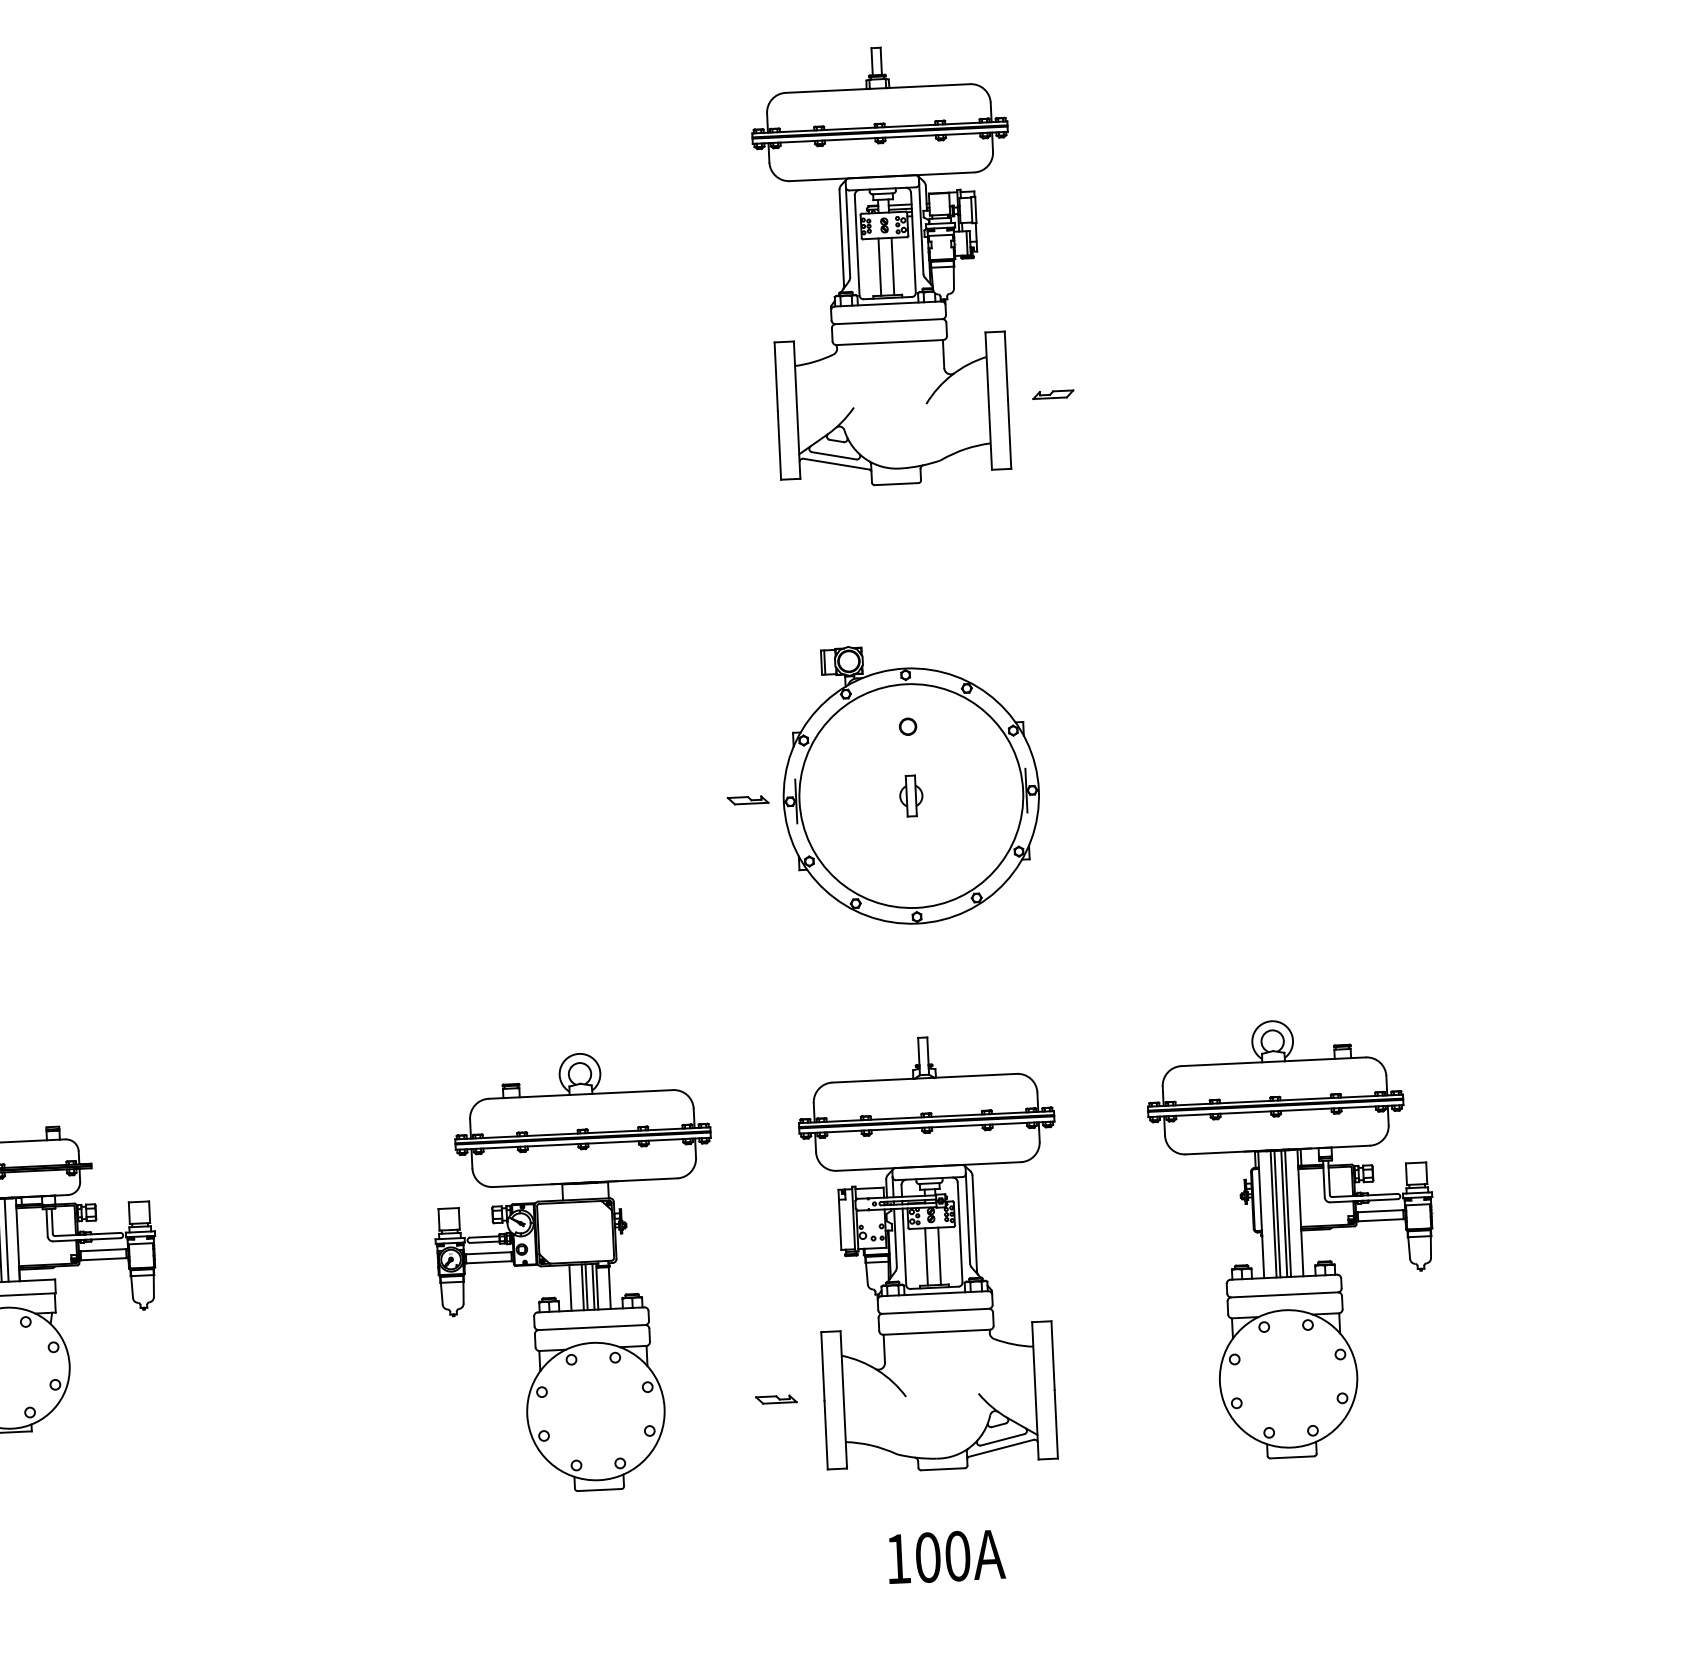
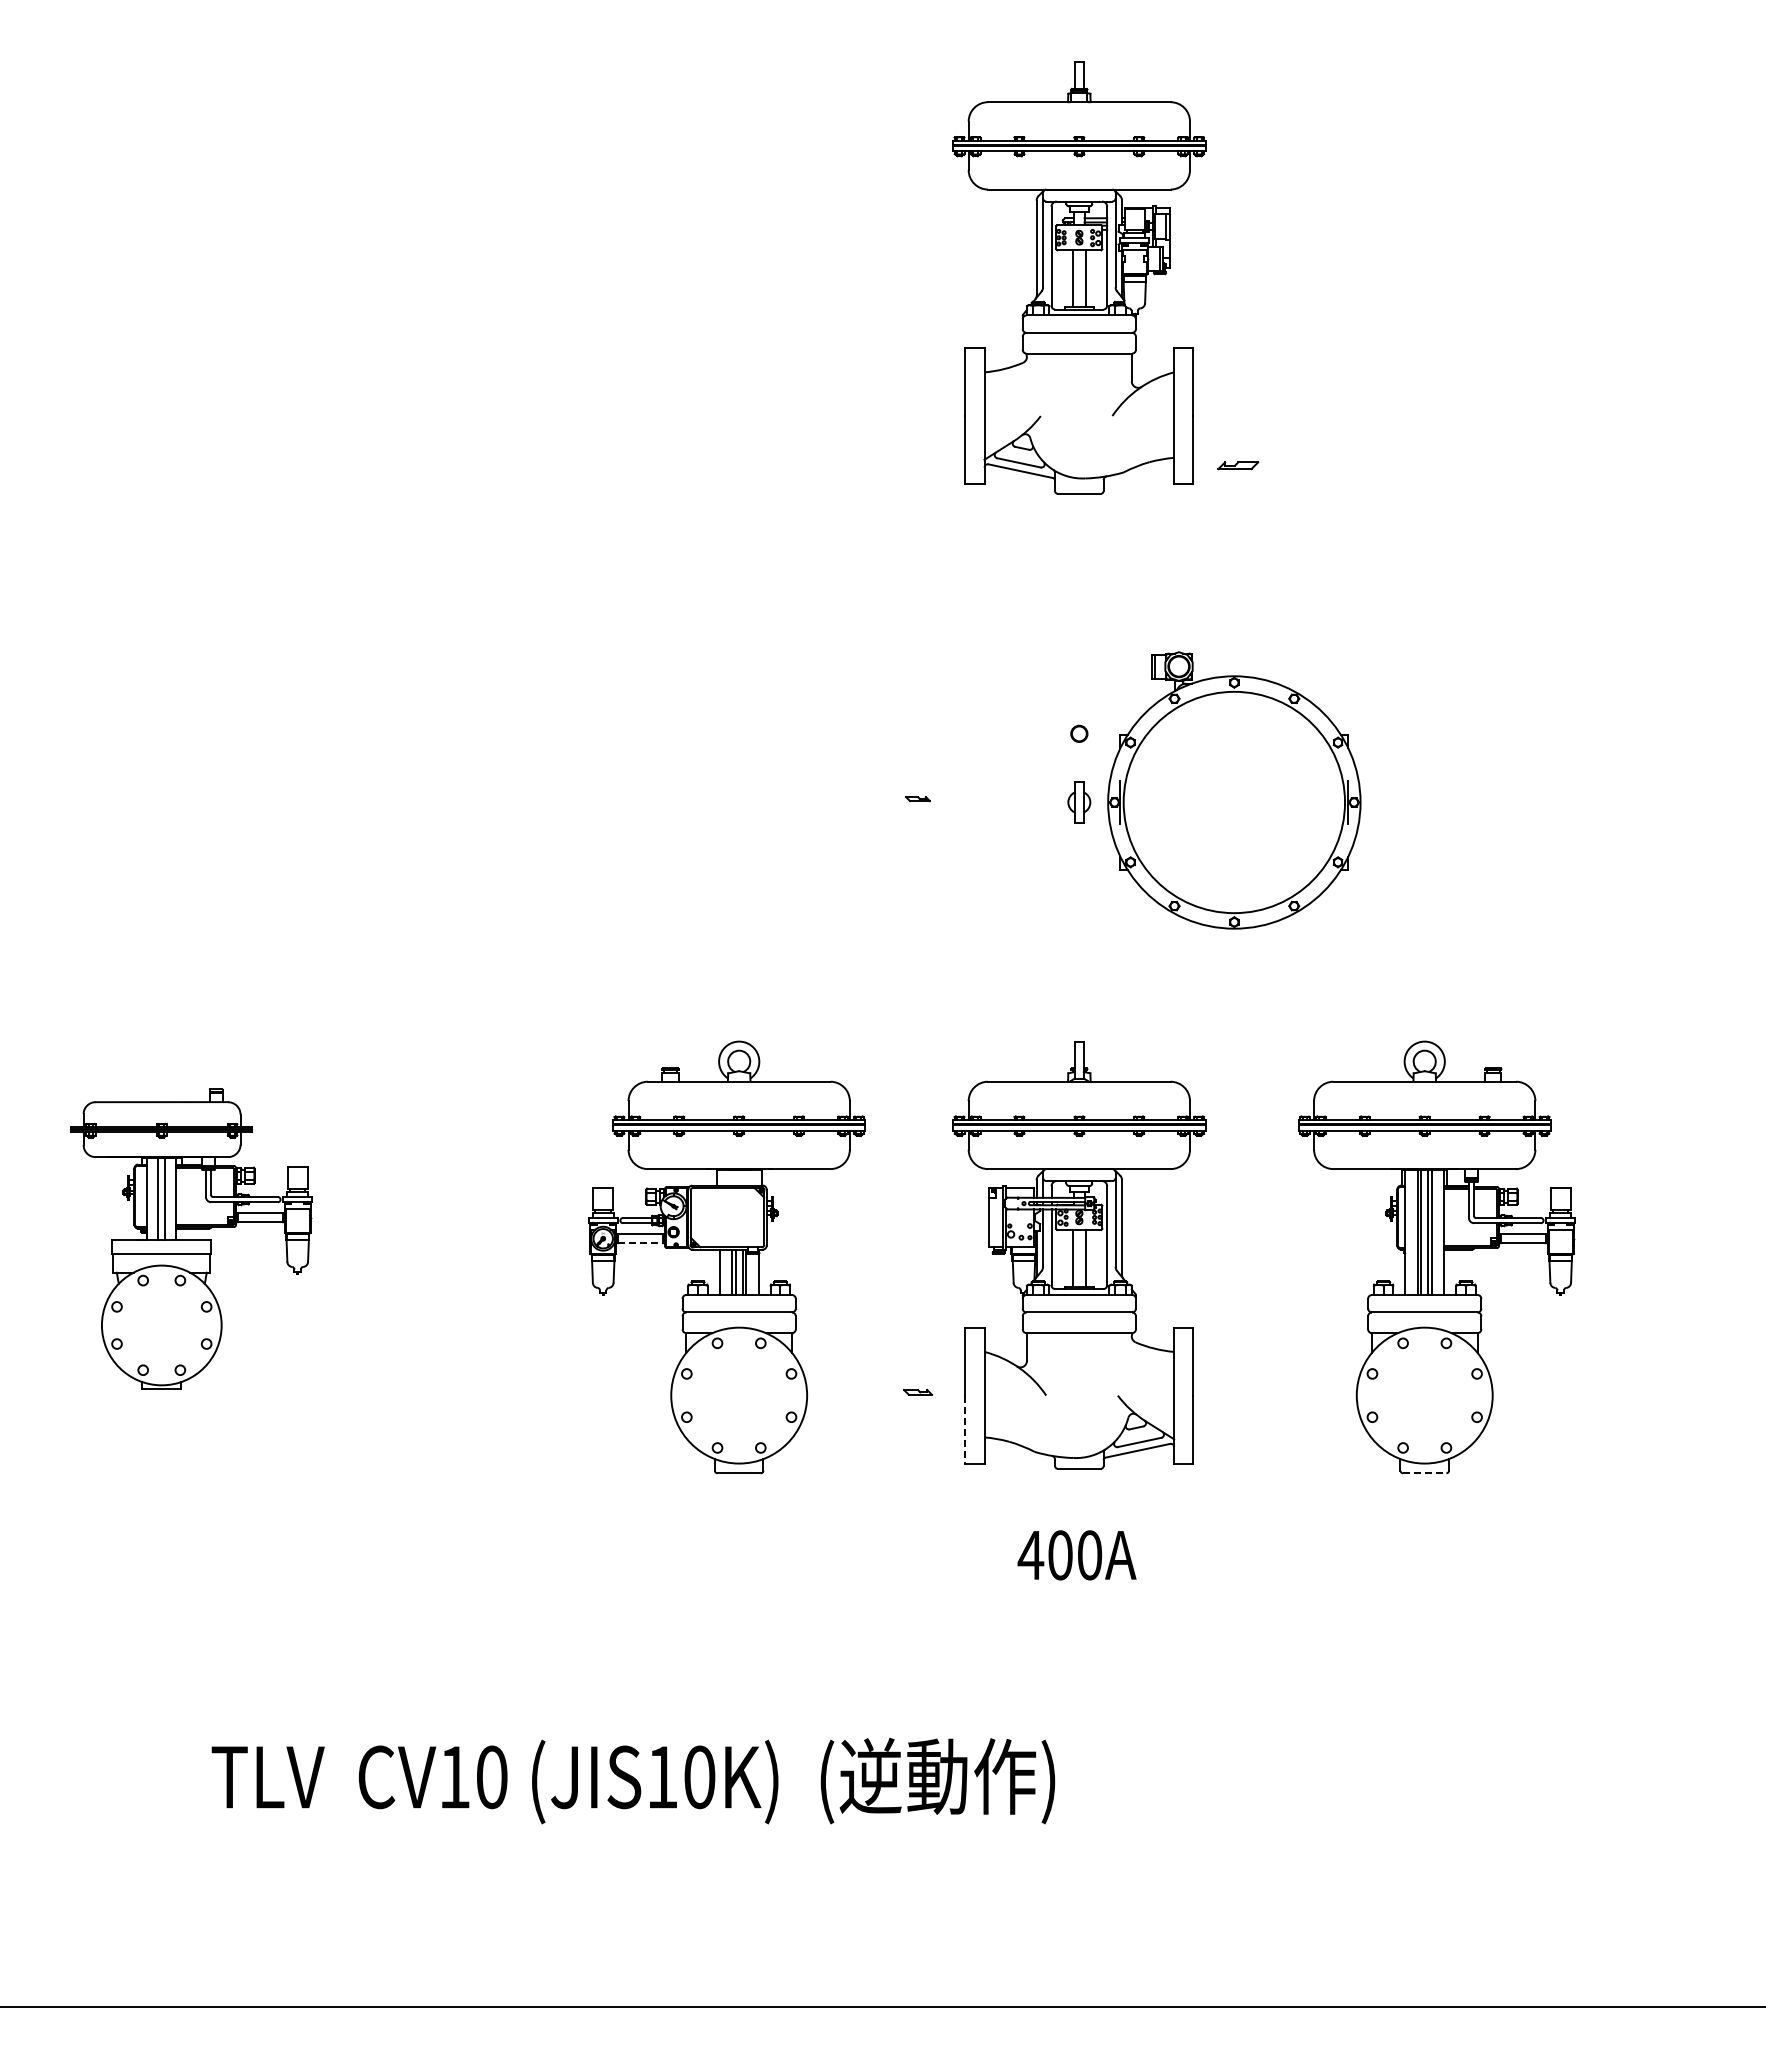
part: (1053, 394) -> (1238, 465), moved
part: (910, 783) -> (1234, 790), moved
part: (747, 799) -> (917, 798), size x0.6
line: (489, 1262) -> (641, 1243), solid -> dashed
part: (775, 1399) -> (917, 1392), size x0.7
line: (826, 1435) -> (965, 1429), solid -> dashed
line: (1292, 1457) -> (1424, 1473), solid -> dashed
text: (897, 1559) -> (1030, 1555), 100A -> 400A

